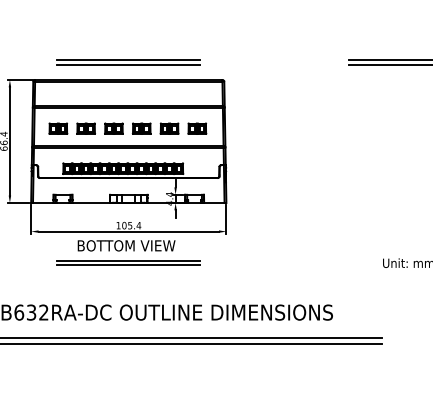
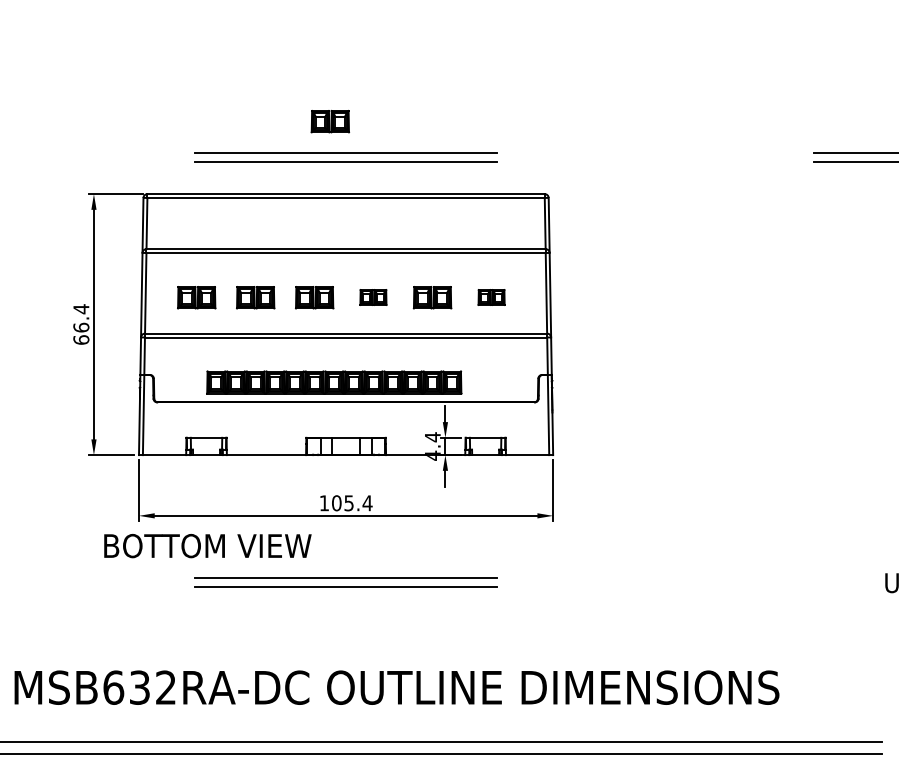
part: (121, 45) -> (330, 121), added
part: (141, 128) -> (373, 297), size x0.7
part: (197, 128) -> (491, 297), size x0.7
text: (126, 245) -> (207, 545), moved

